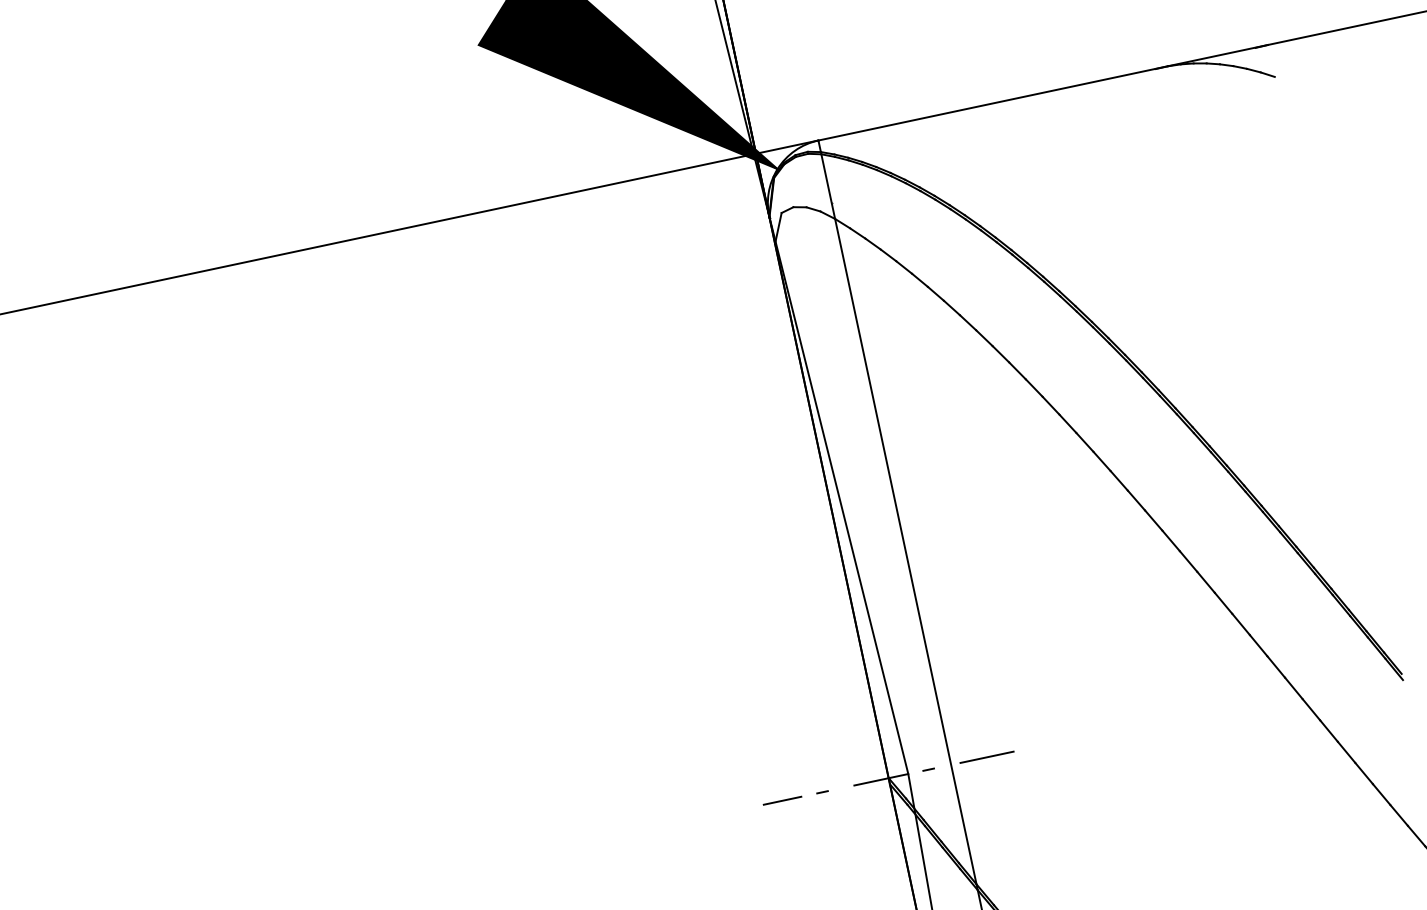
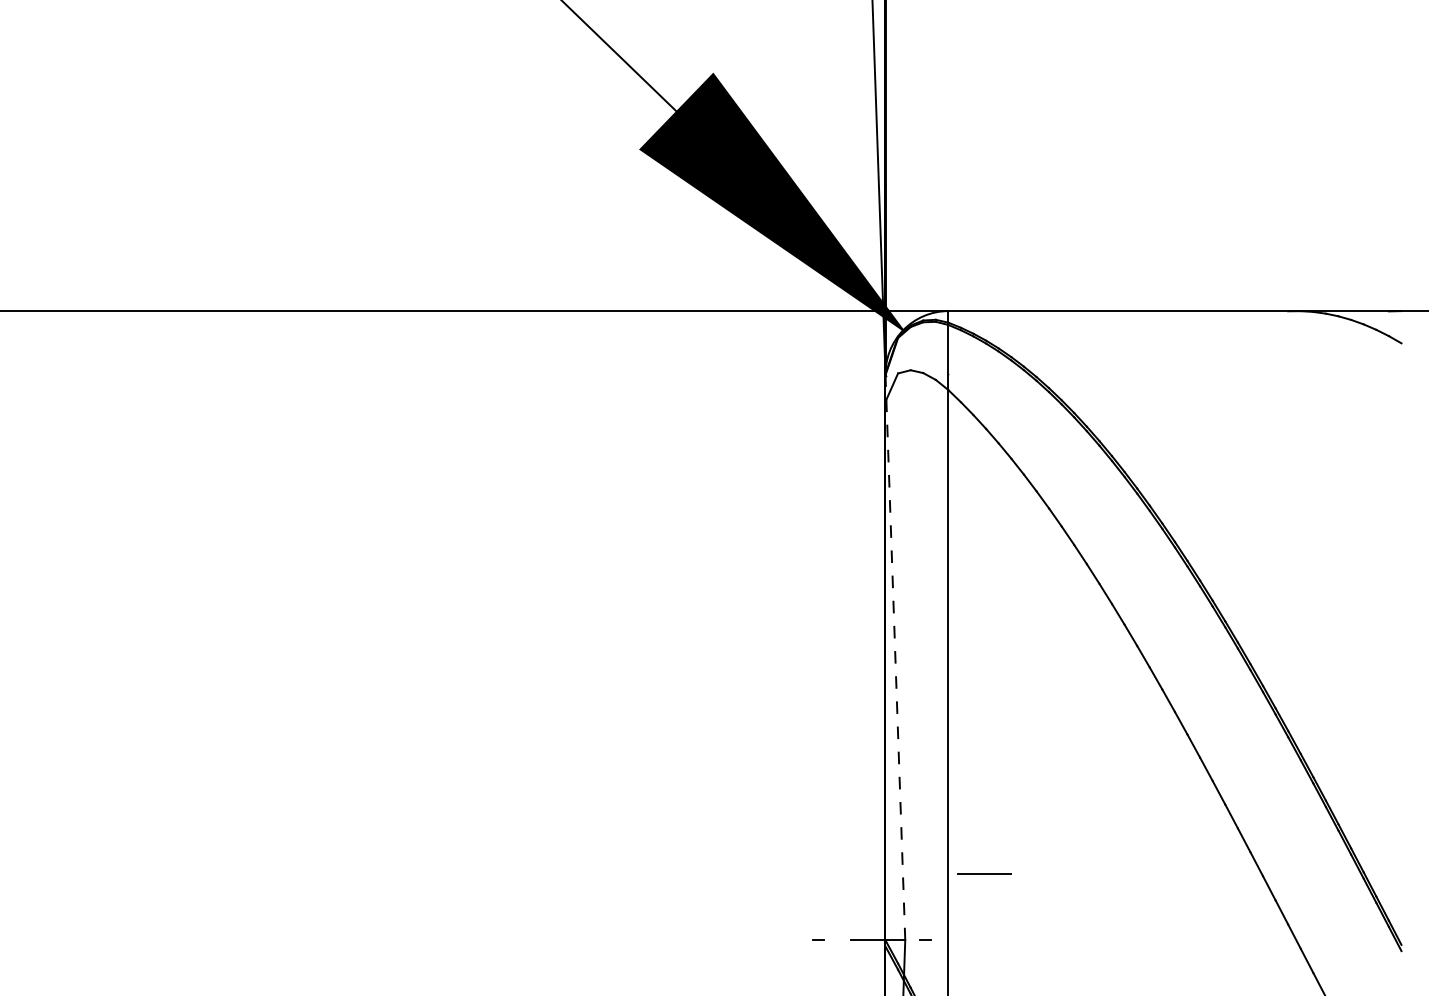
line: (838, 495) -> (895, 657), solid -> dashed
line: (986, 756) -> (984, 873), moved
line: (782, 800) -> (778, 940), removed

